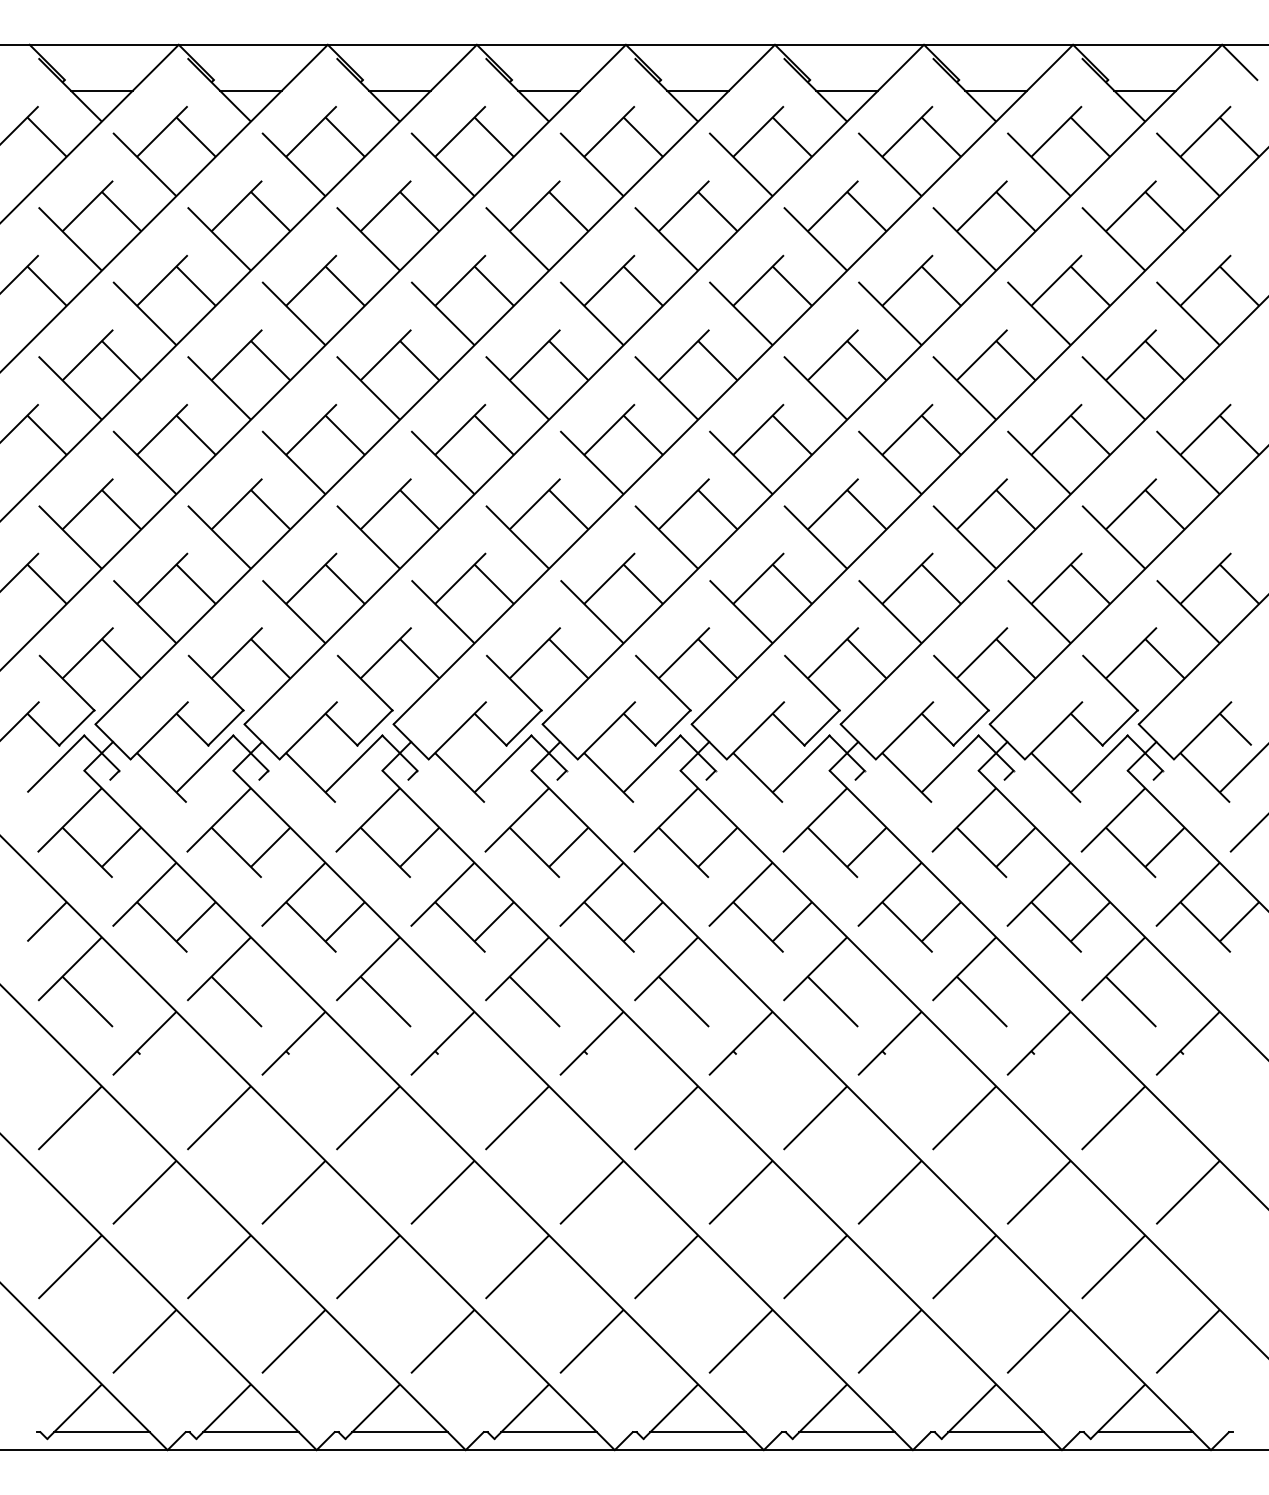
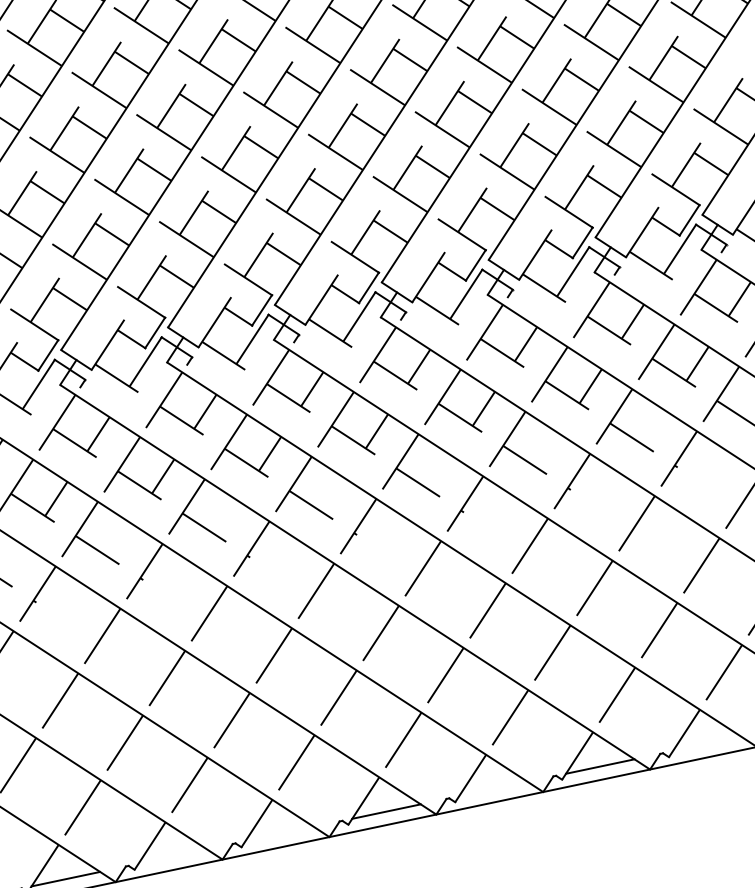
line: (250, 1432) -> (172, 856), removed
line: (399, 1432) -> (279, 834), removed
line: (697, 1432) -> (492, 789), removed
line: (995, 1432) -> (706, 744), removed

